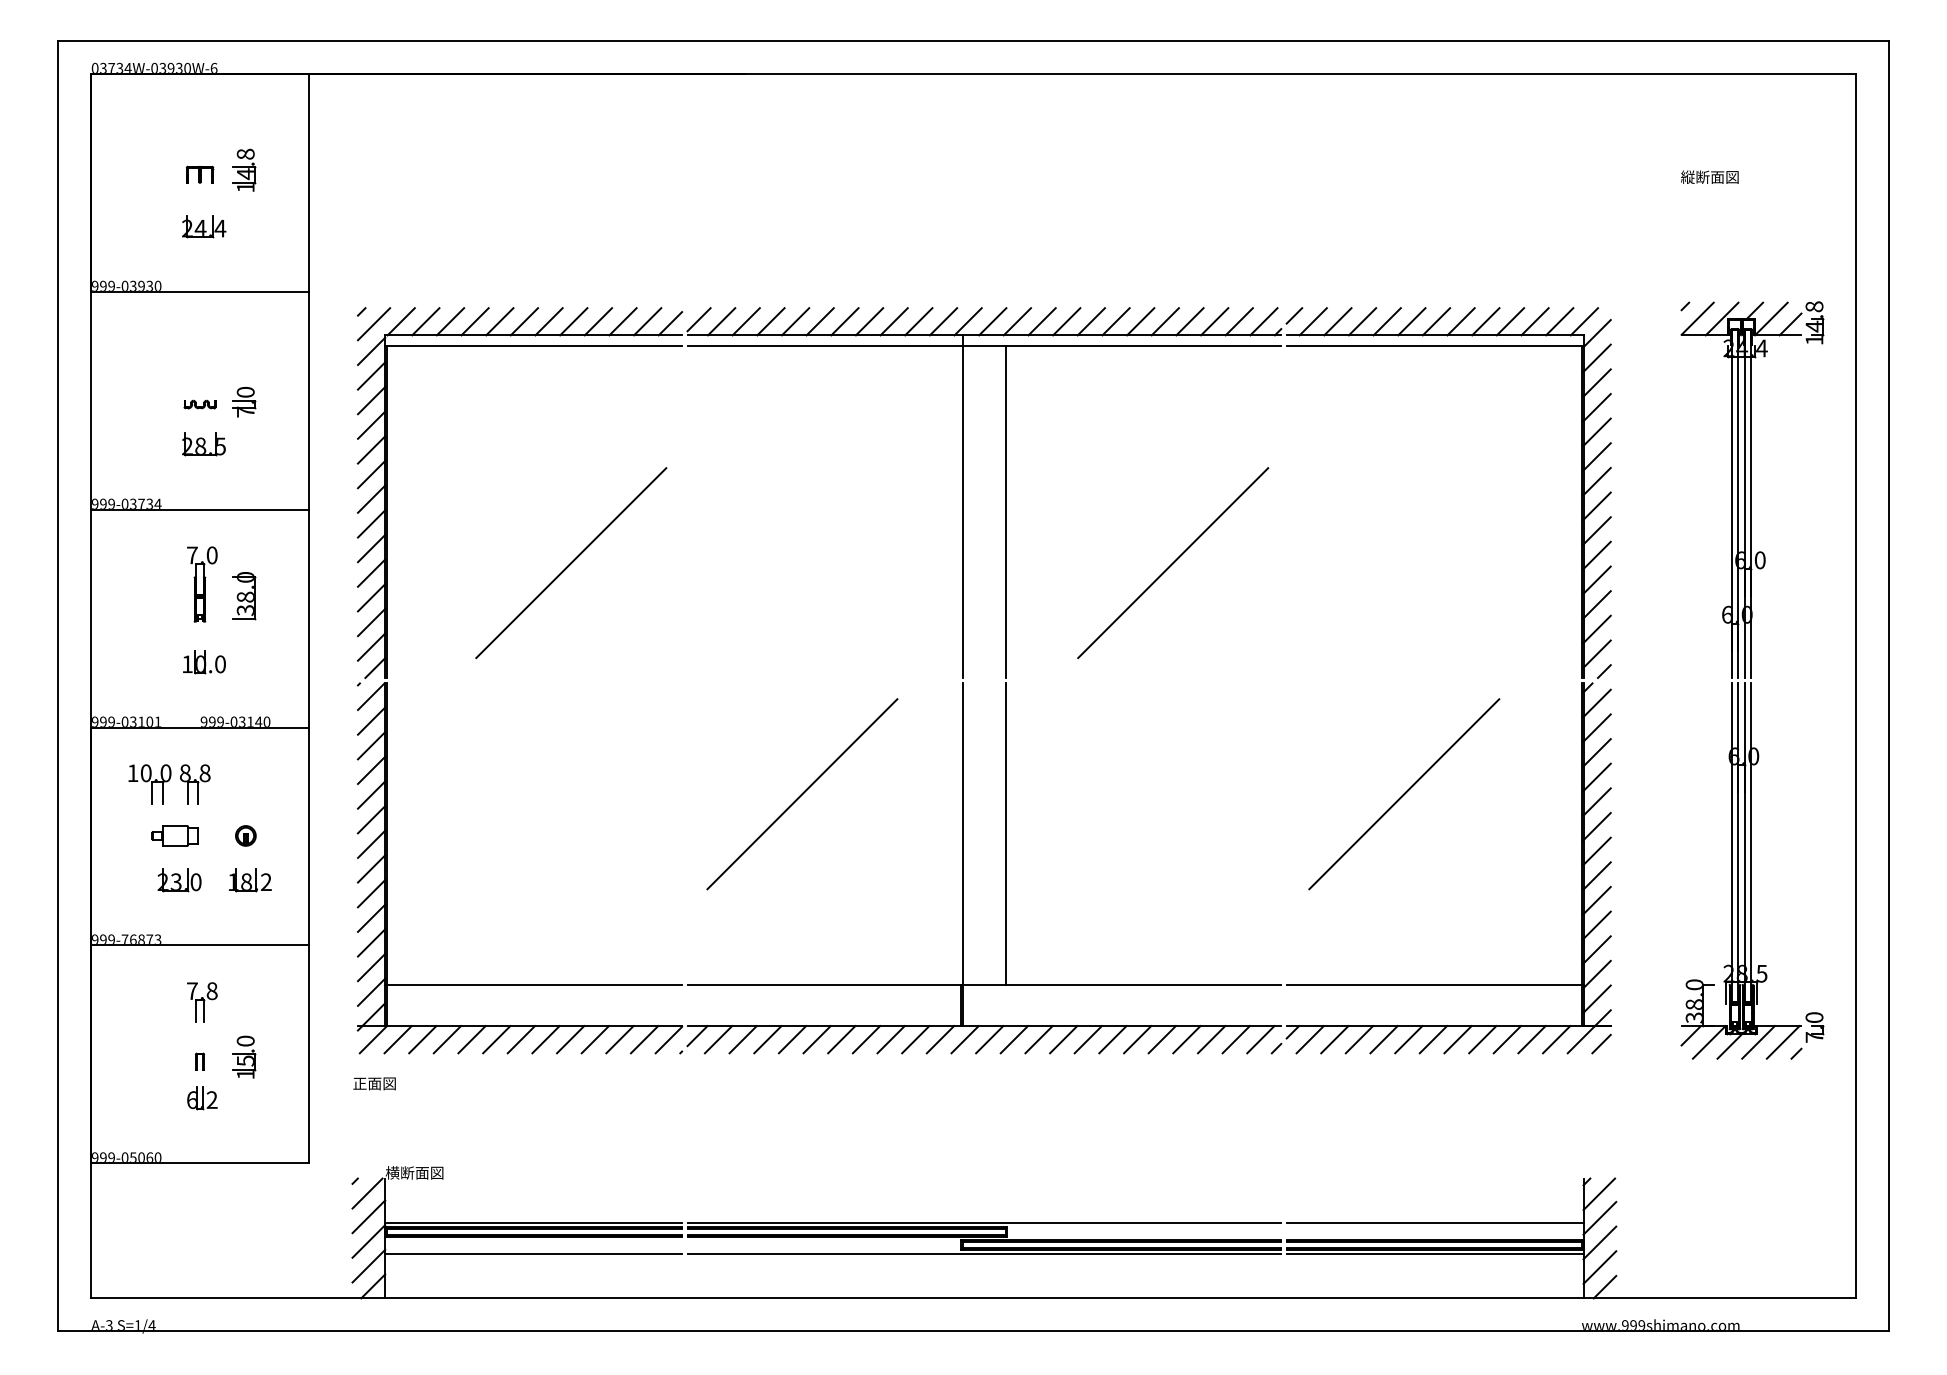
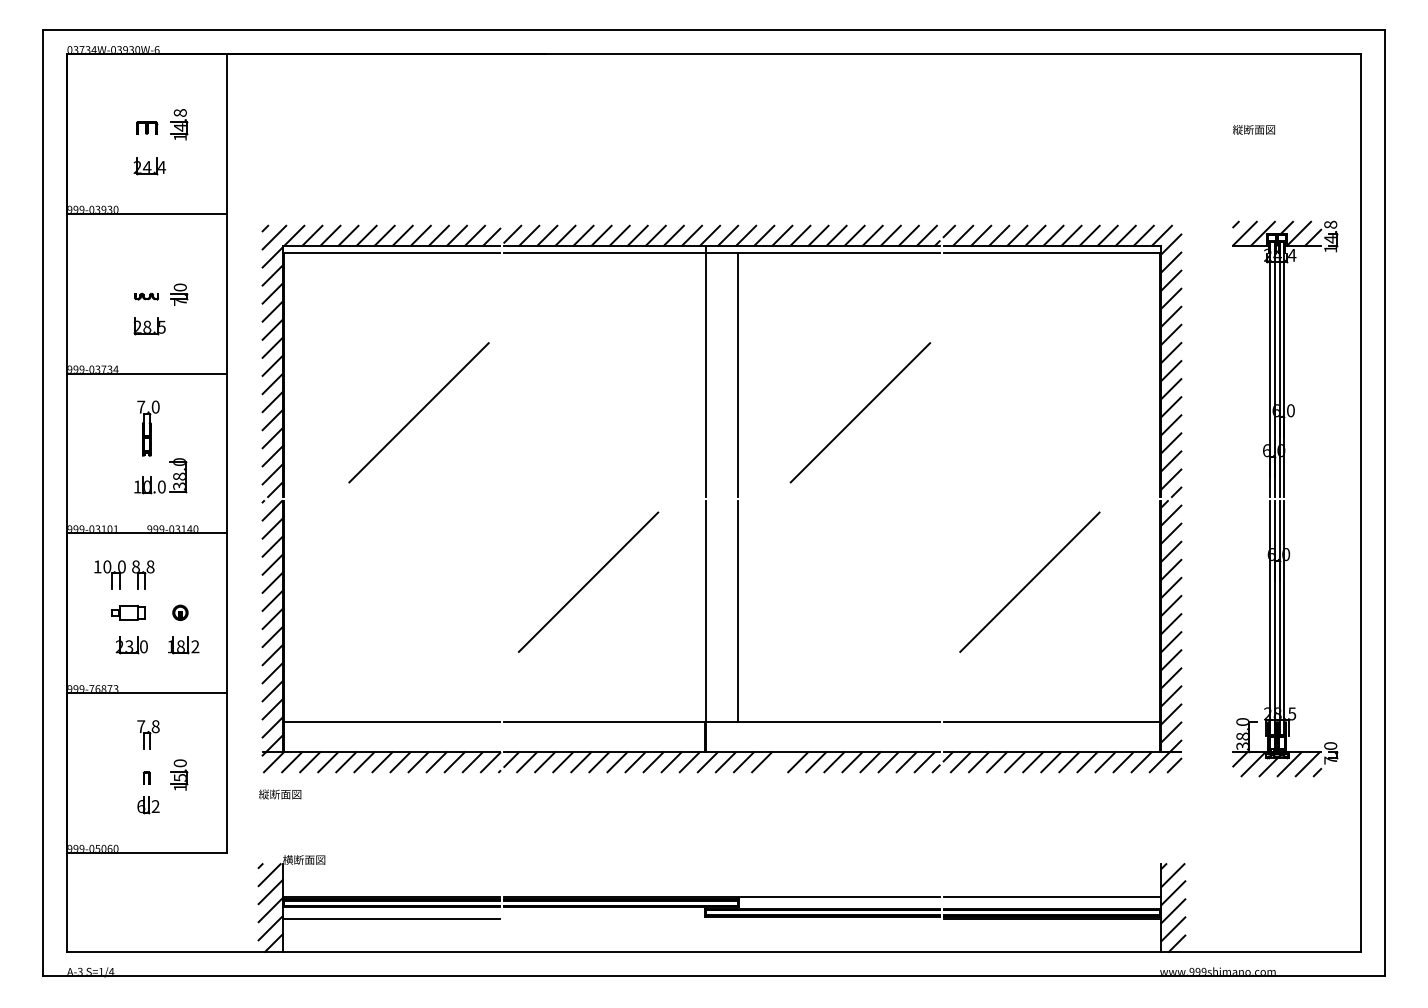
part: (244, 596) -> (178, 476), moved
line: (1063, 1039) -> (779, 762), removed
text: (381, 1083) -> (279, 794), 正面図 -> 縦断面図
line: (984, 1253) -> (722, 919), removed

